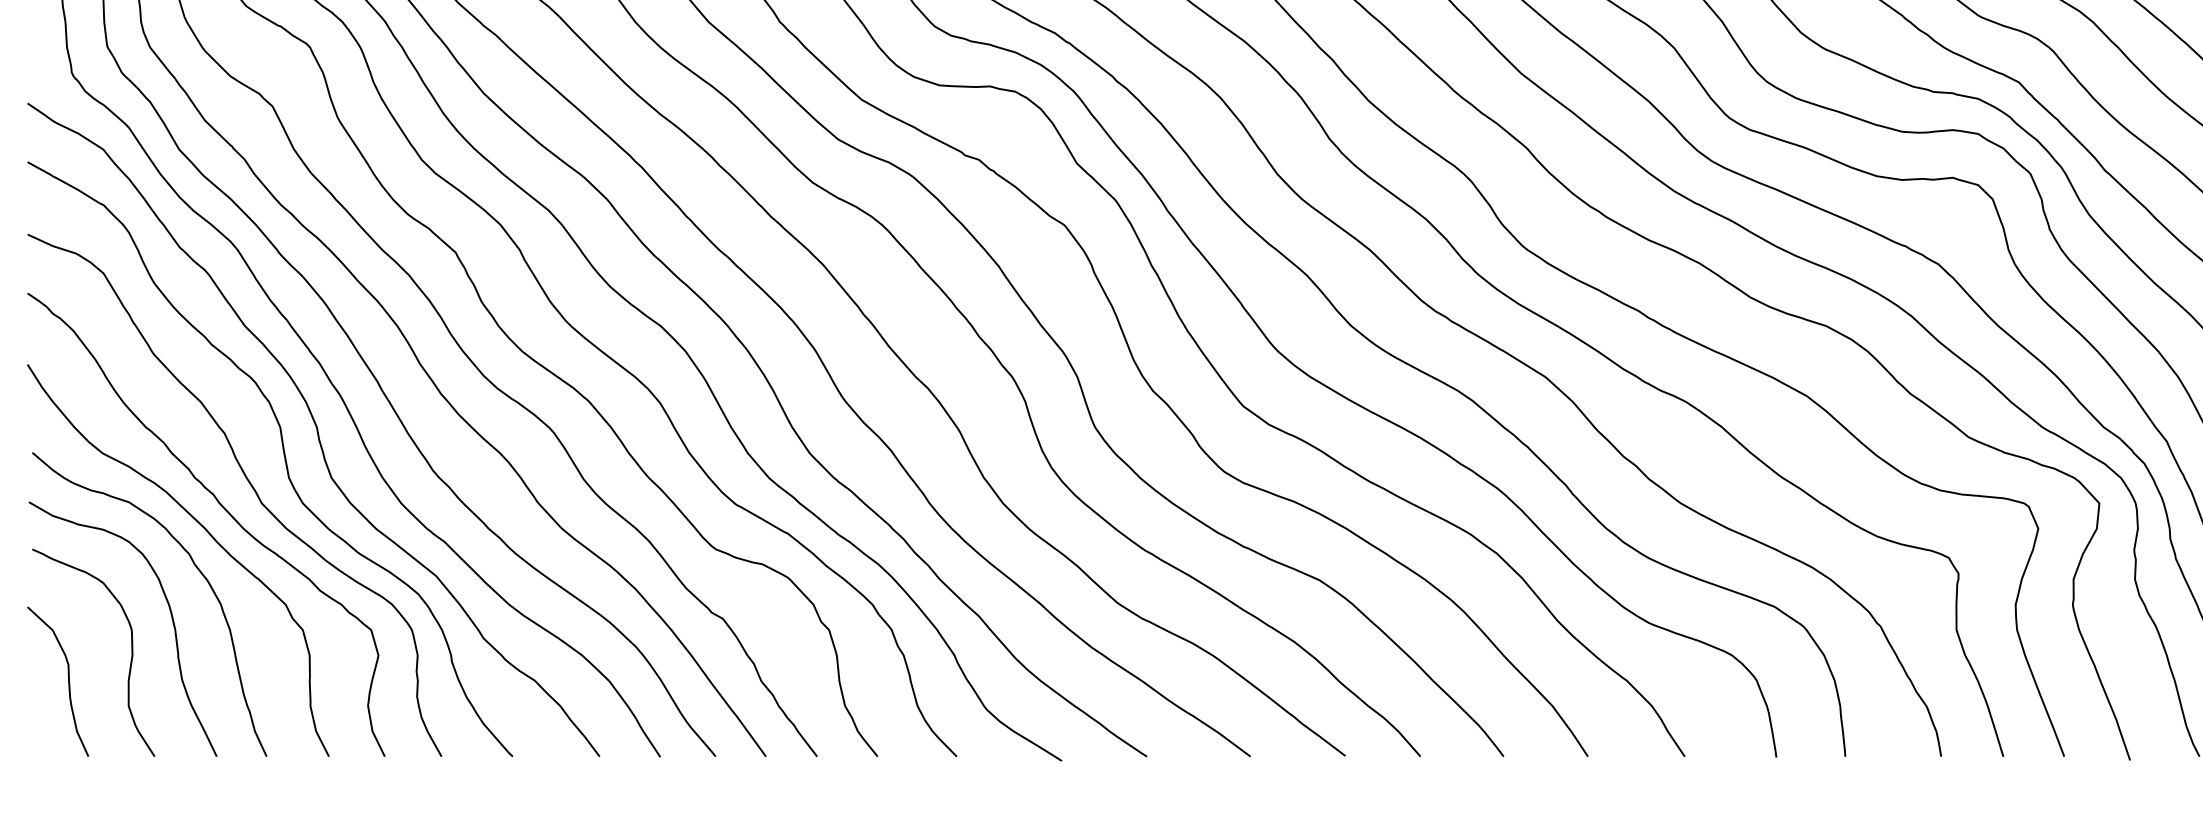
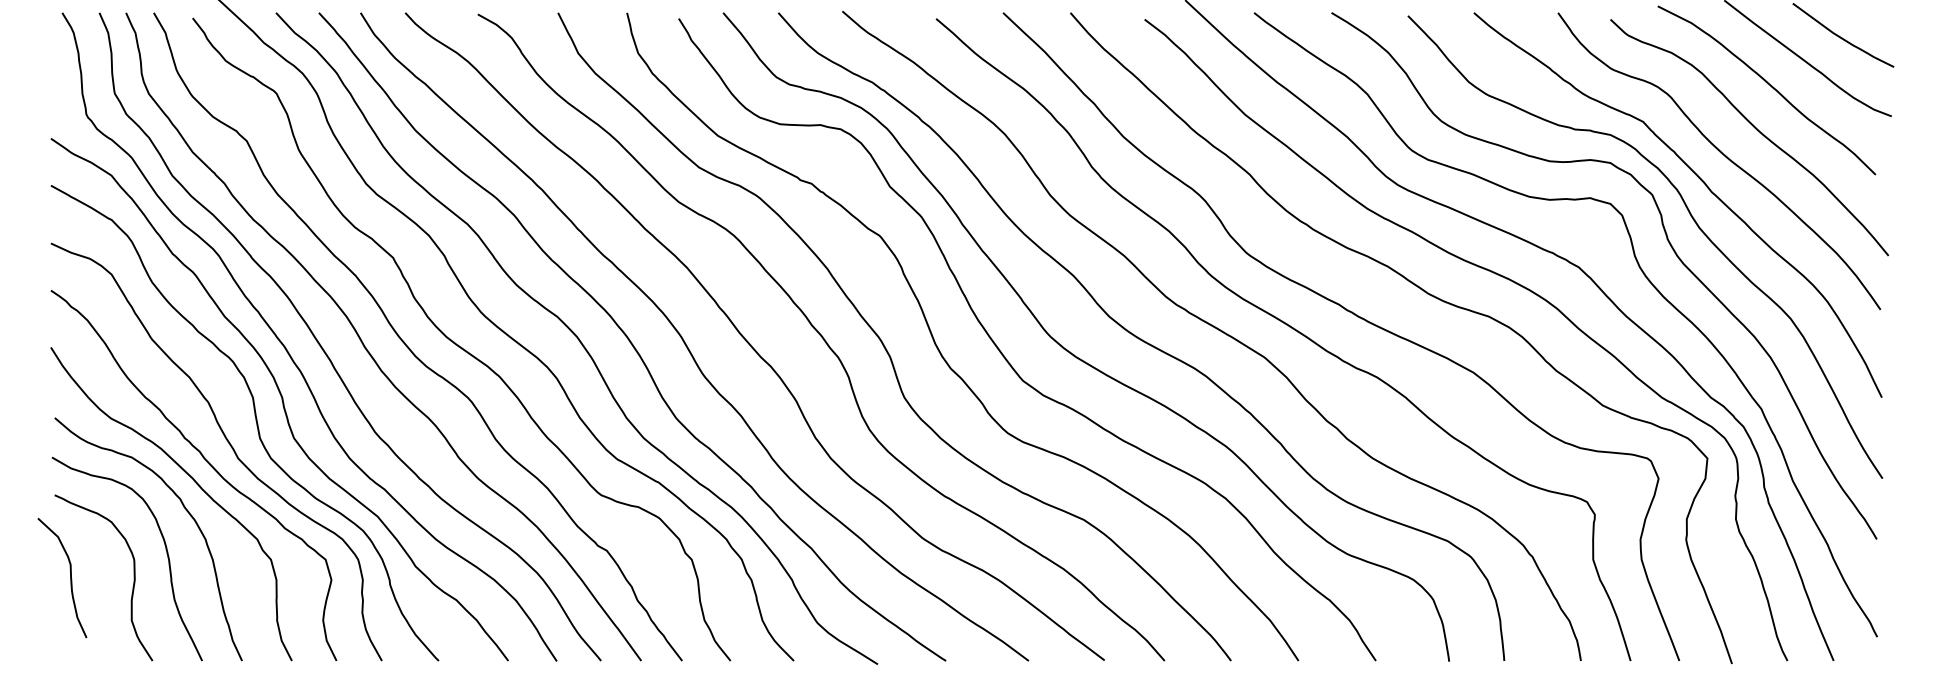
curve: (68, 681) -> (70, 577), moved

